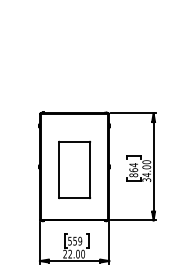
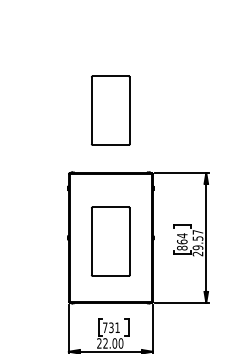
part: (74, 61) -> (110, 110), added
text: (146, 171) -> (197, 243), 34.00 -> 29.57
text: (75, 240) -> (111, 327), 559 -> 731

